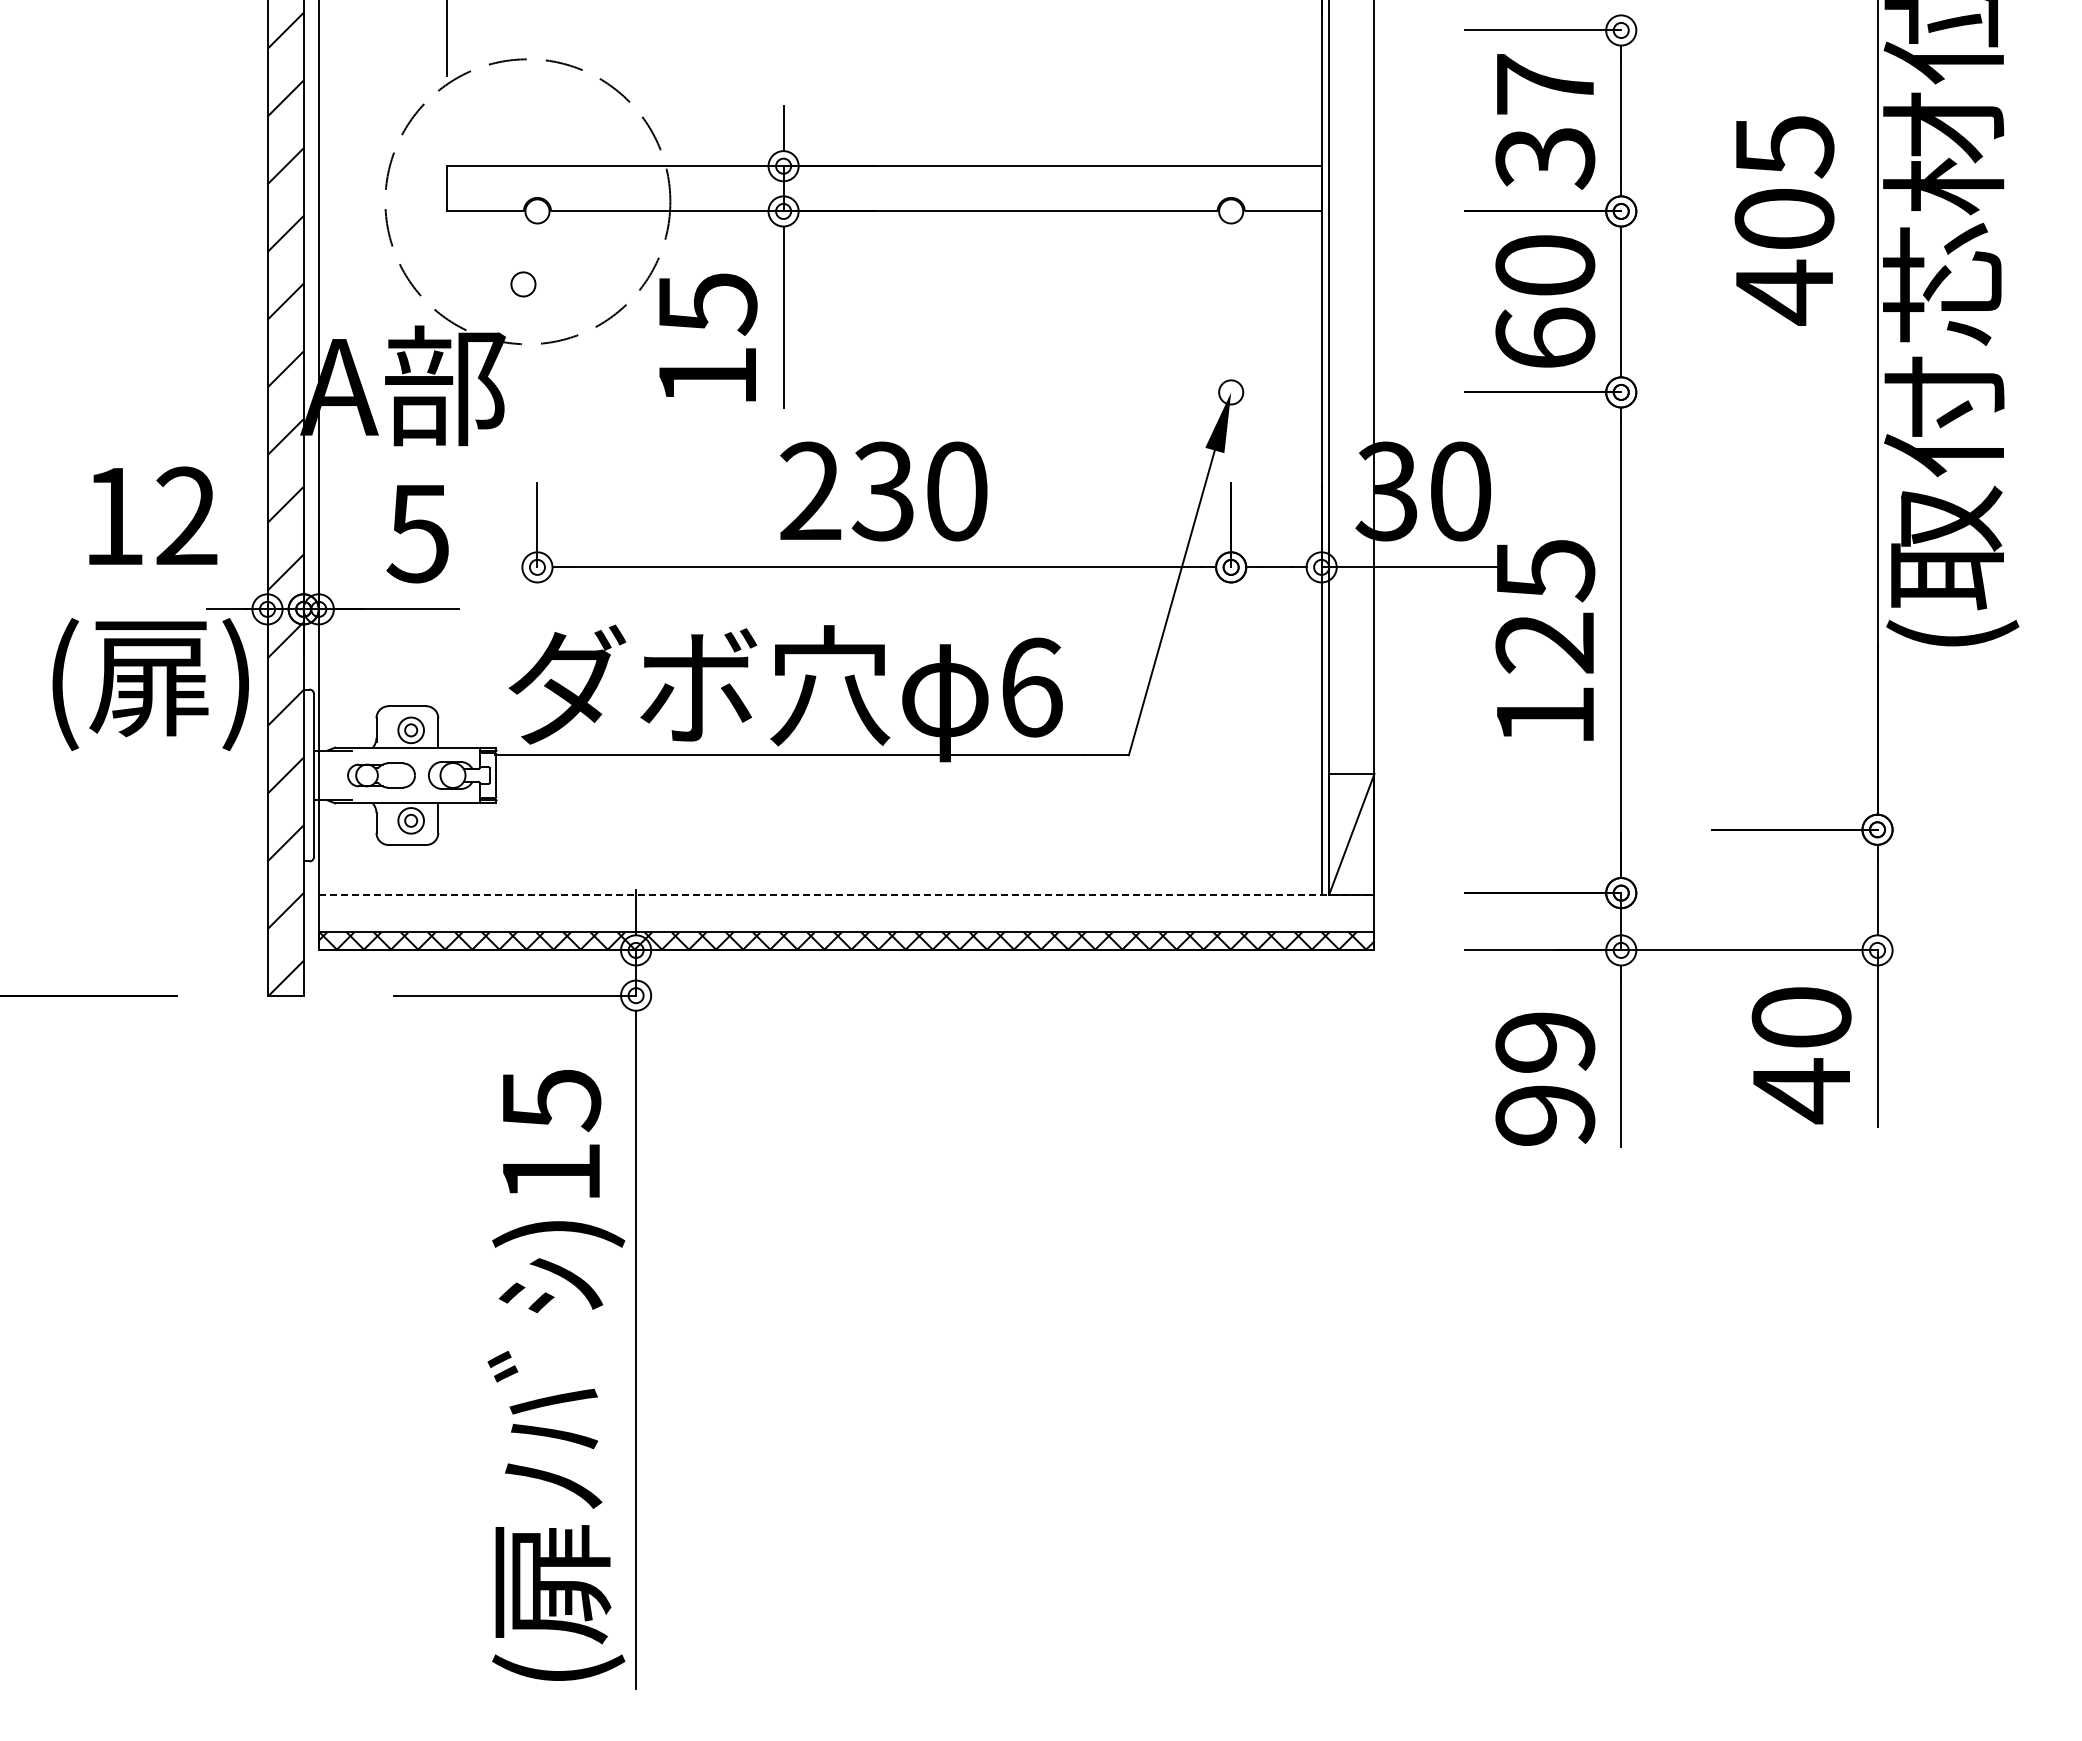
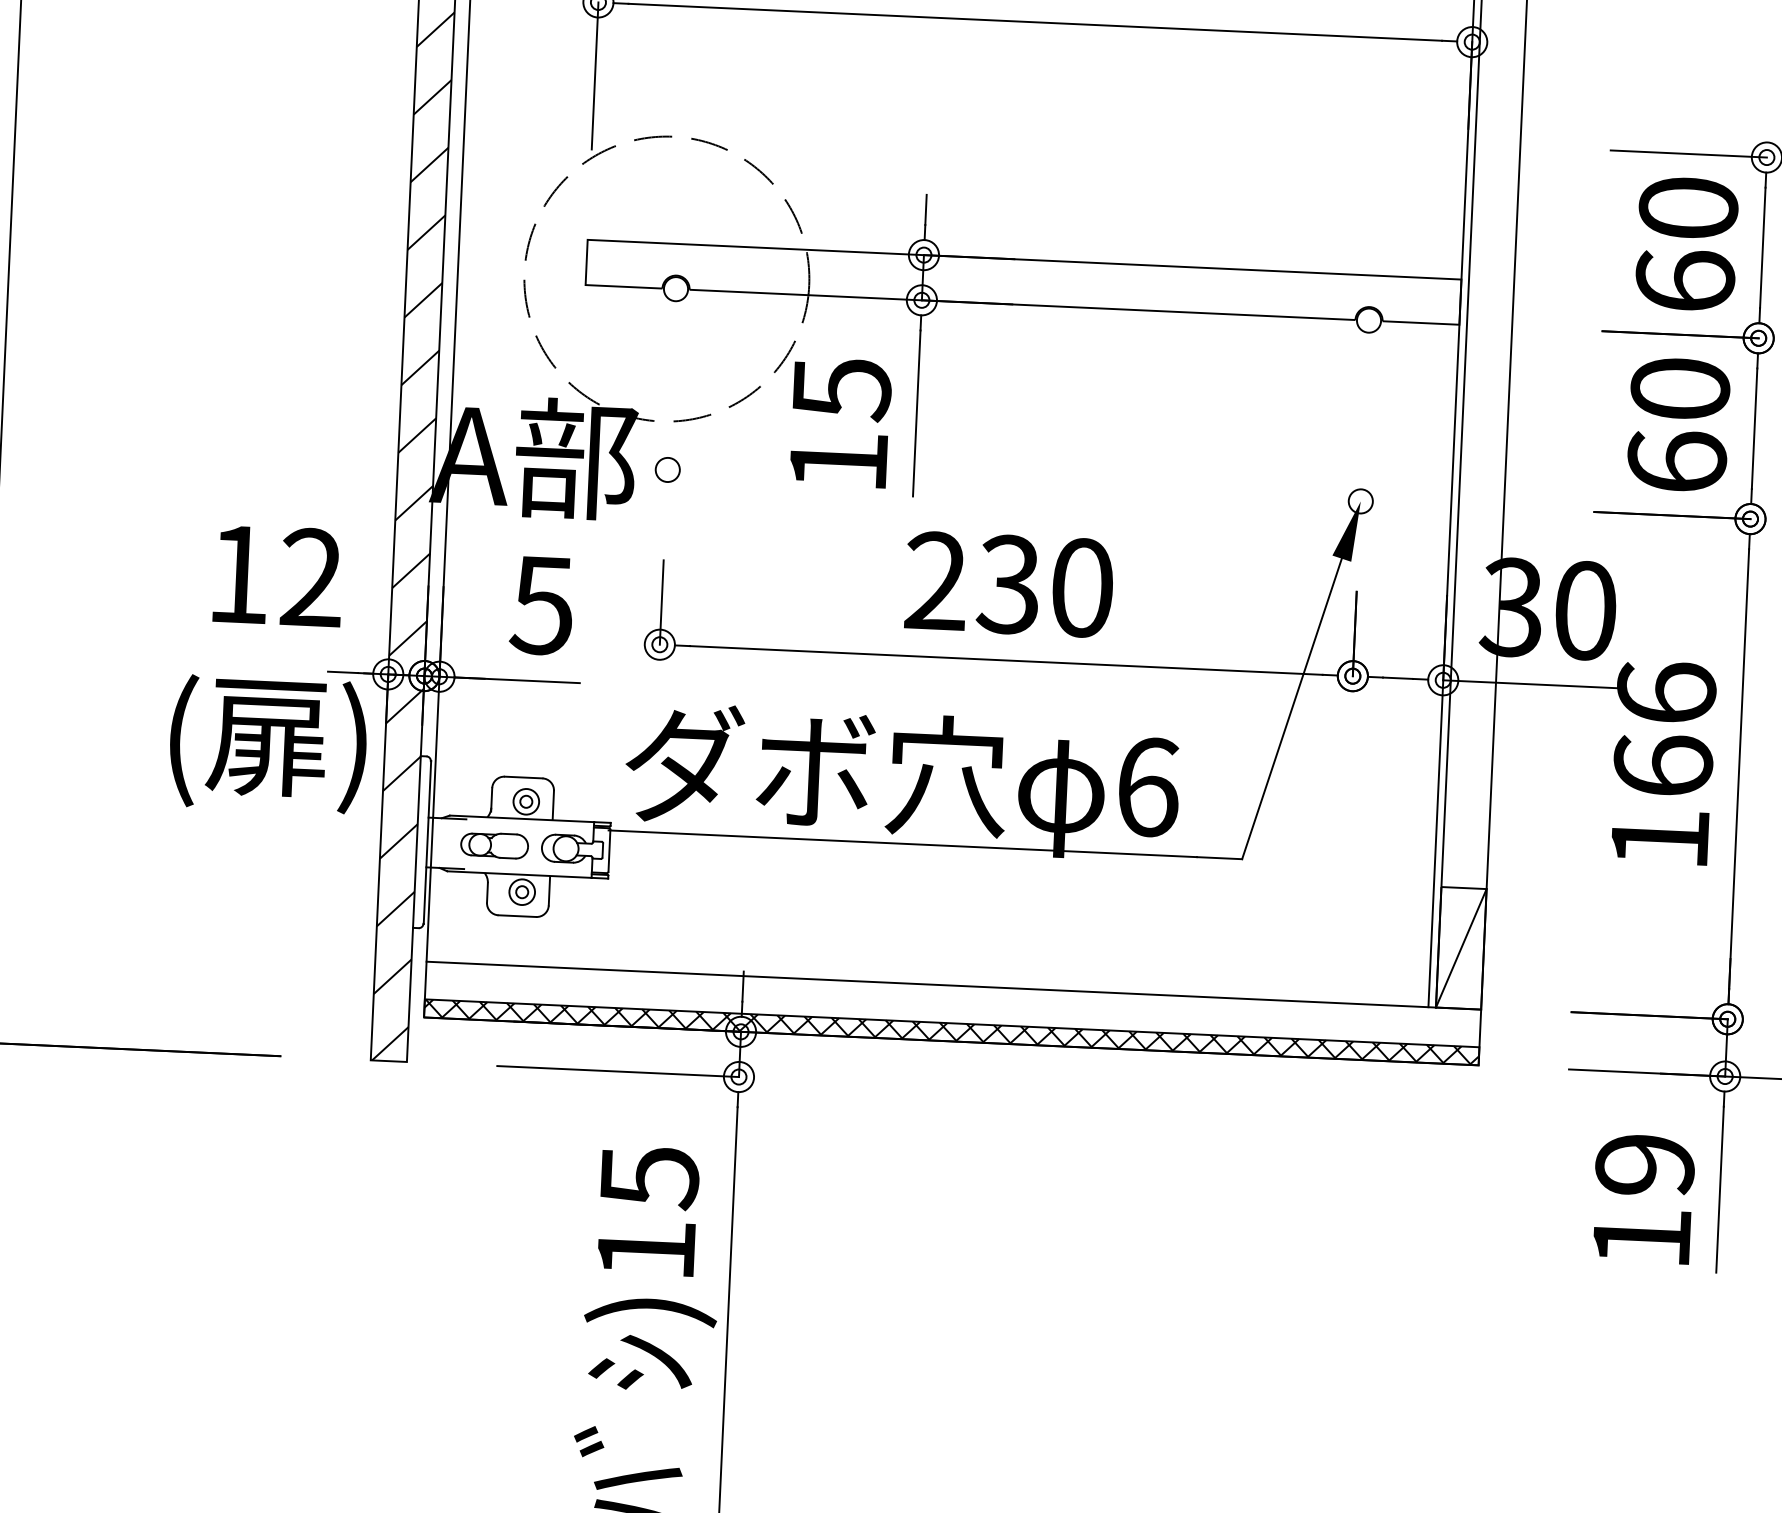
text: (1545, 121) -> (1687, 245), 37 -> 60
circle: (523, 284) -> (667, 470), moved
text: (1545, 605) -> (1665, 728), 125 -> 166
line: (846, 894) -> (953, 985), dashed -> solid
text: (1545, 1115) -> (1642, 1238), 99 -> 19

